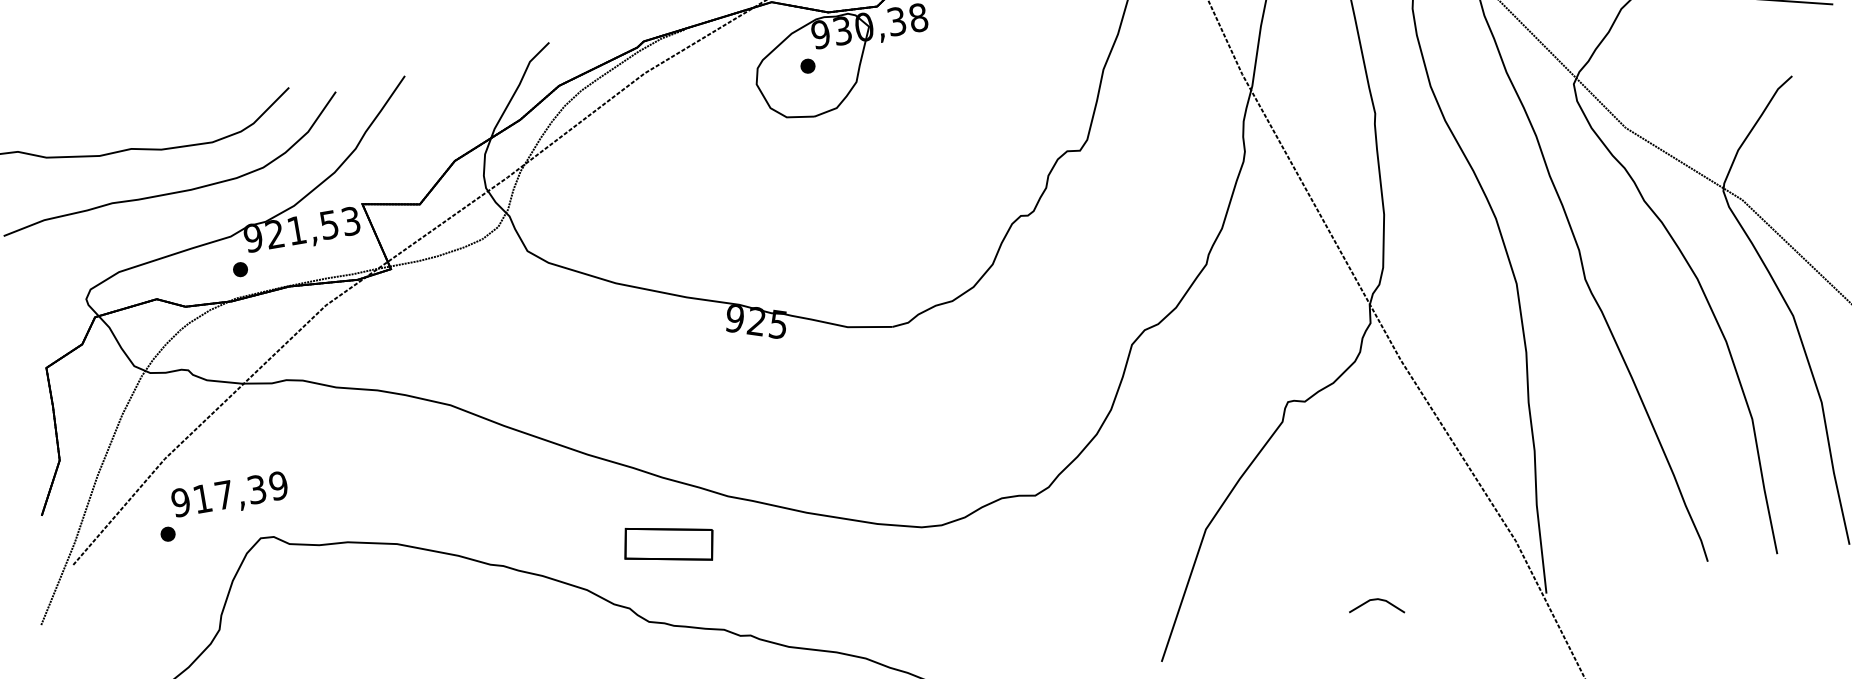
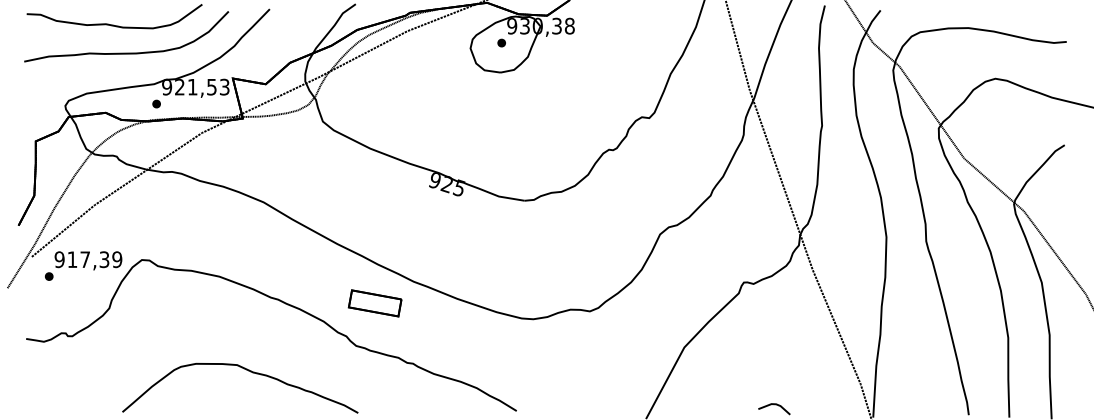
text: (223, 505) -> (83, 265), moved

